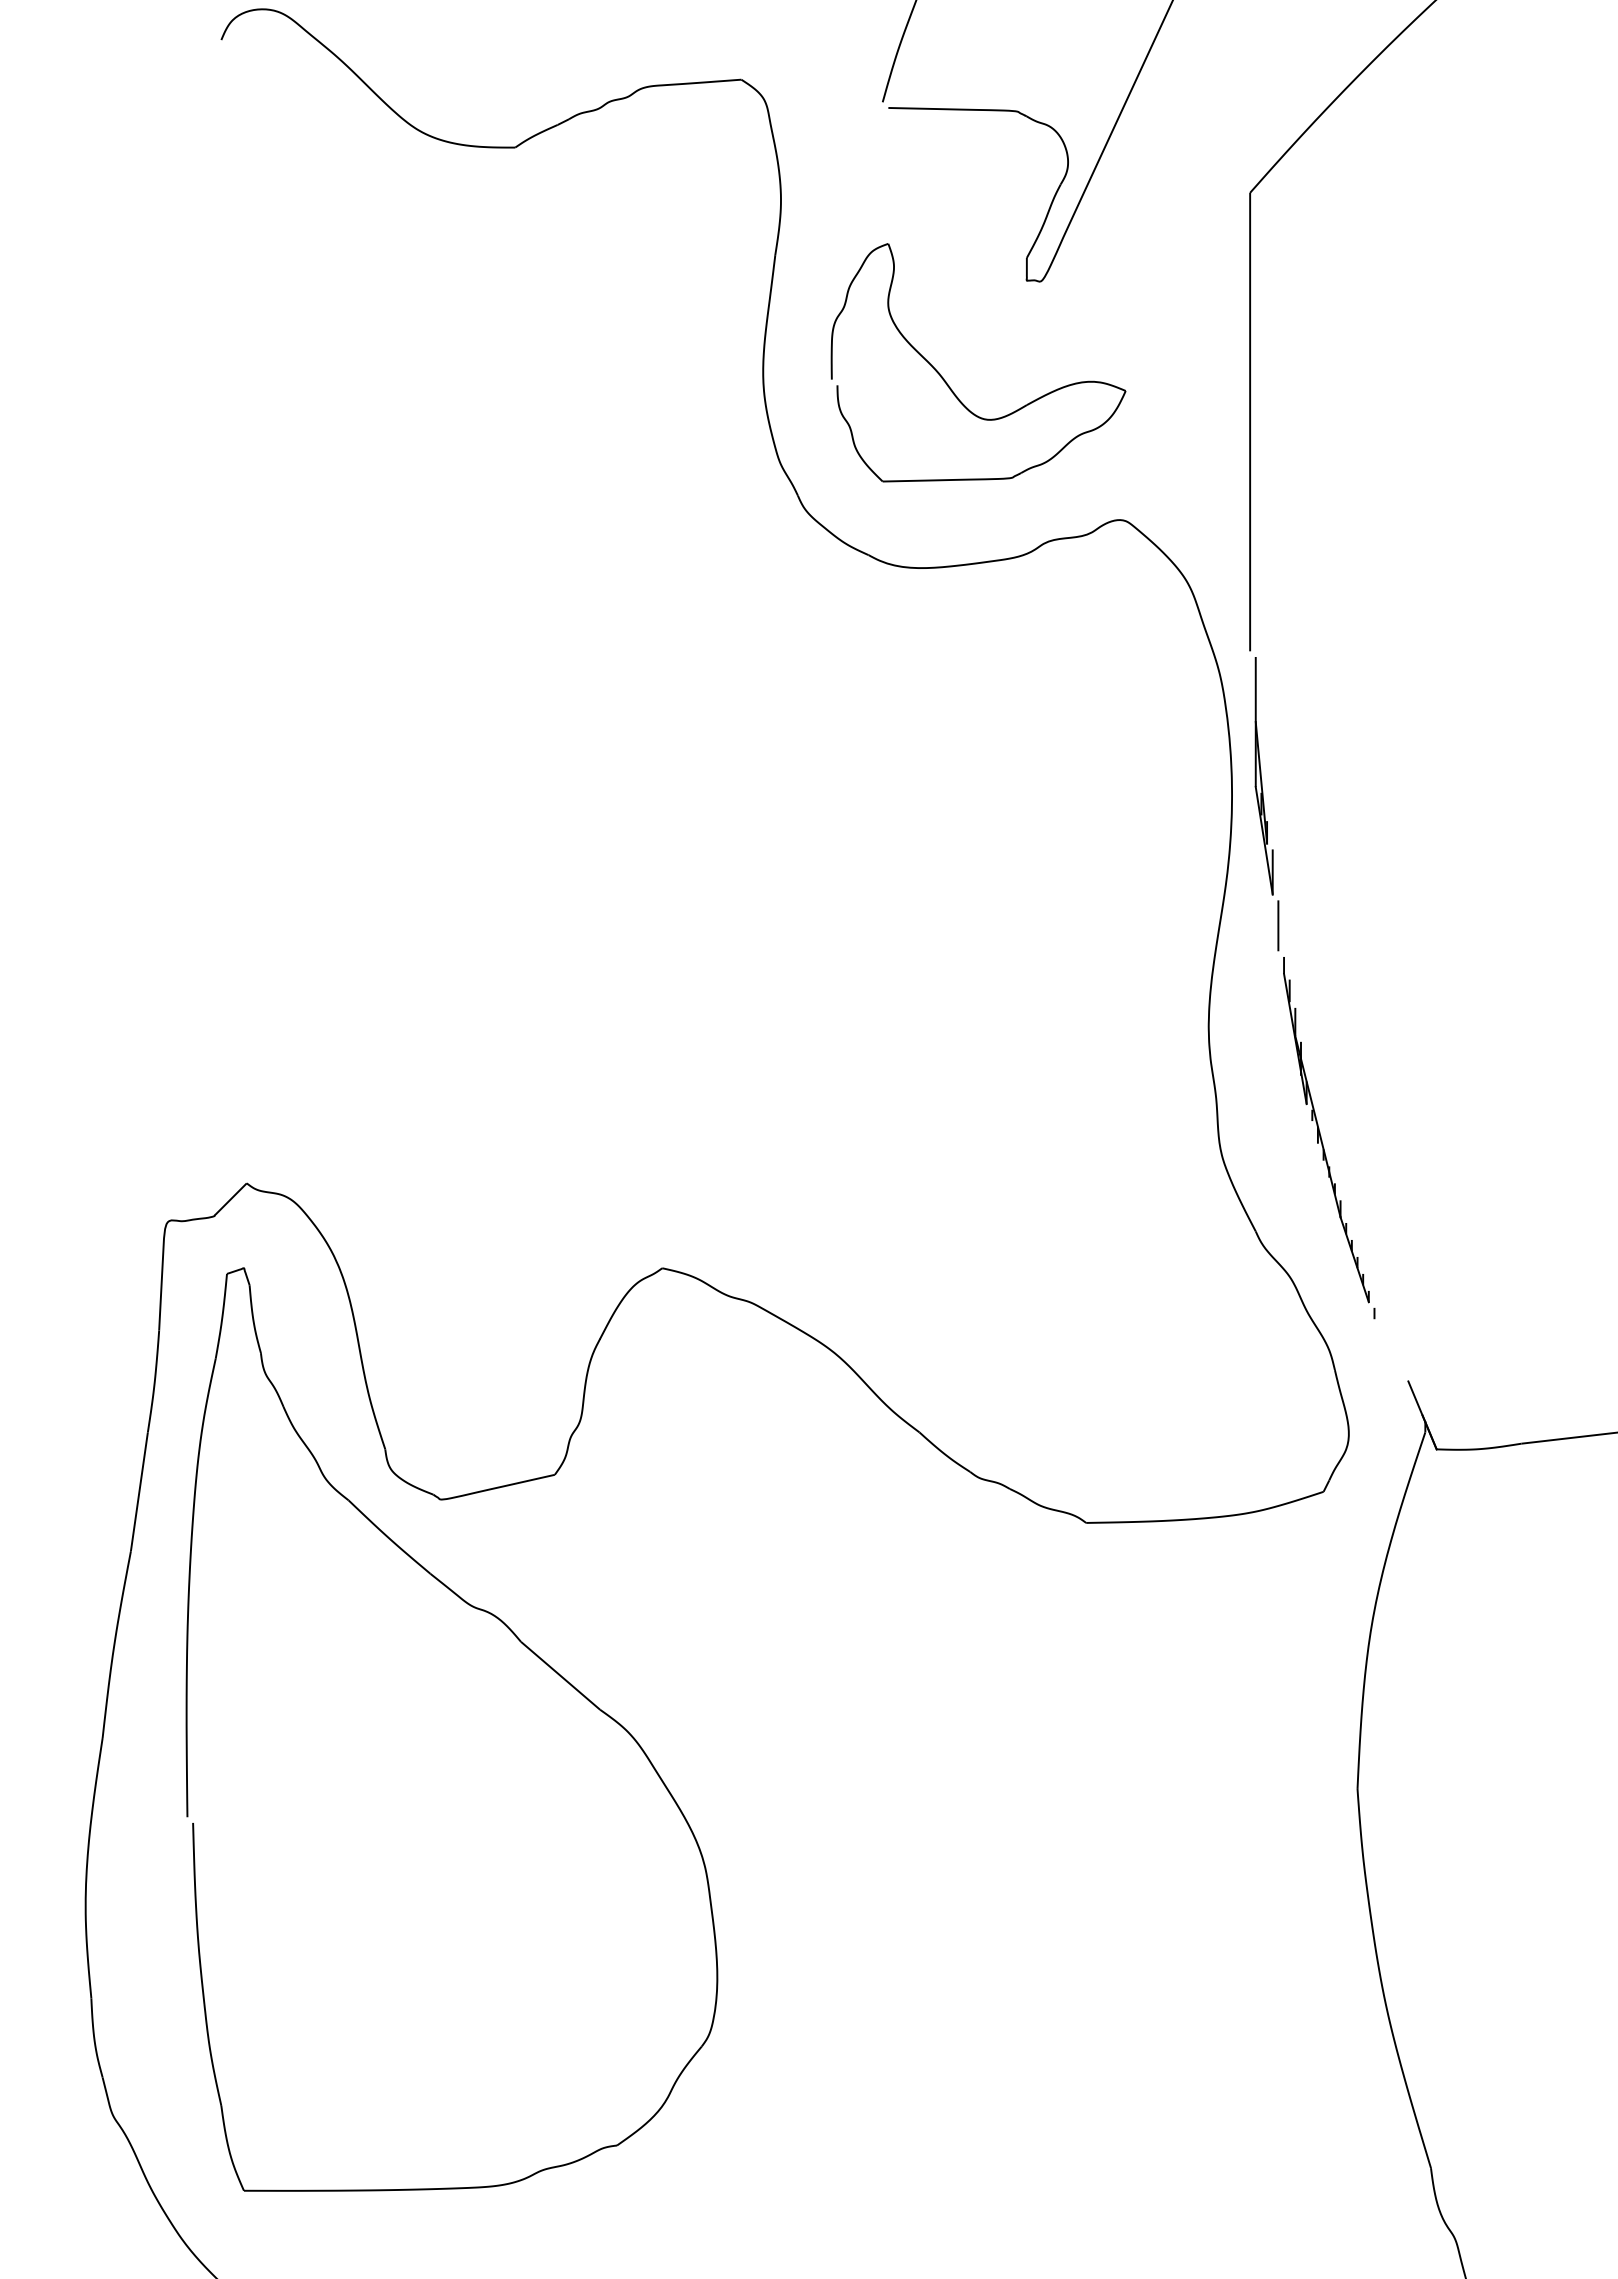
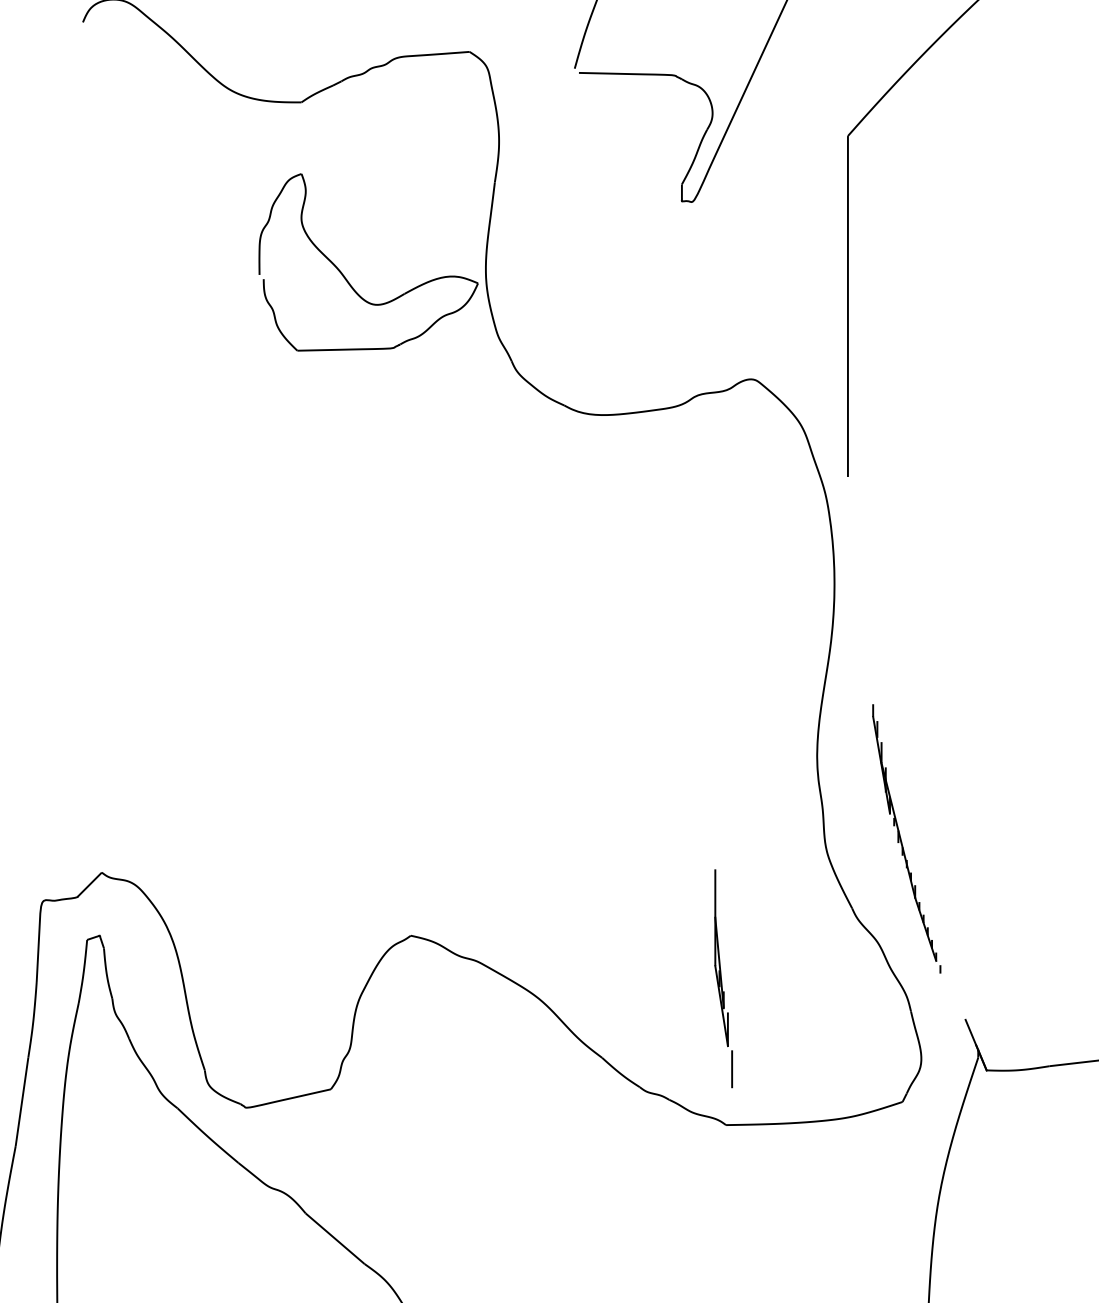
part: (949, 385) -> (347, 279), moved
part: (1266, 804) -> (723, 979), moved

